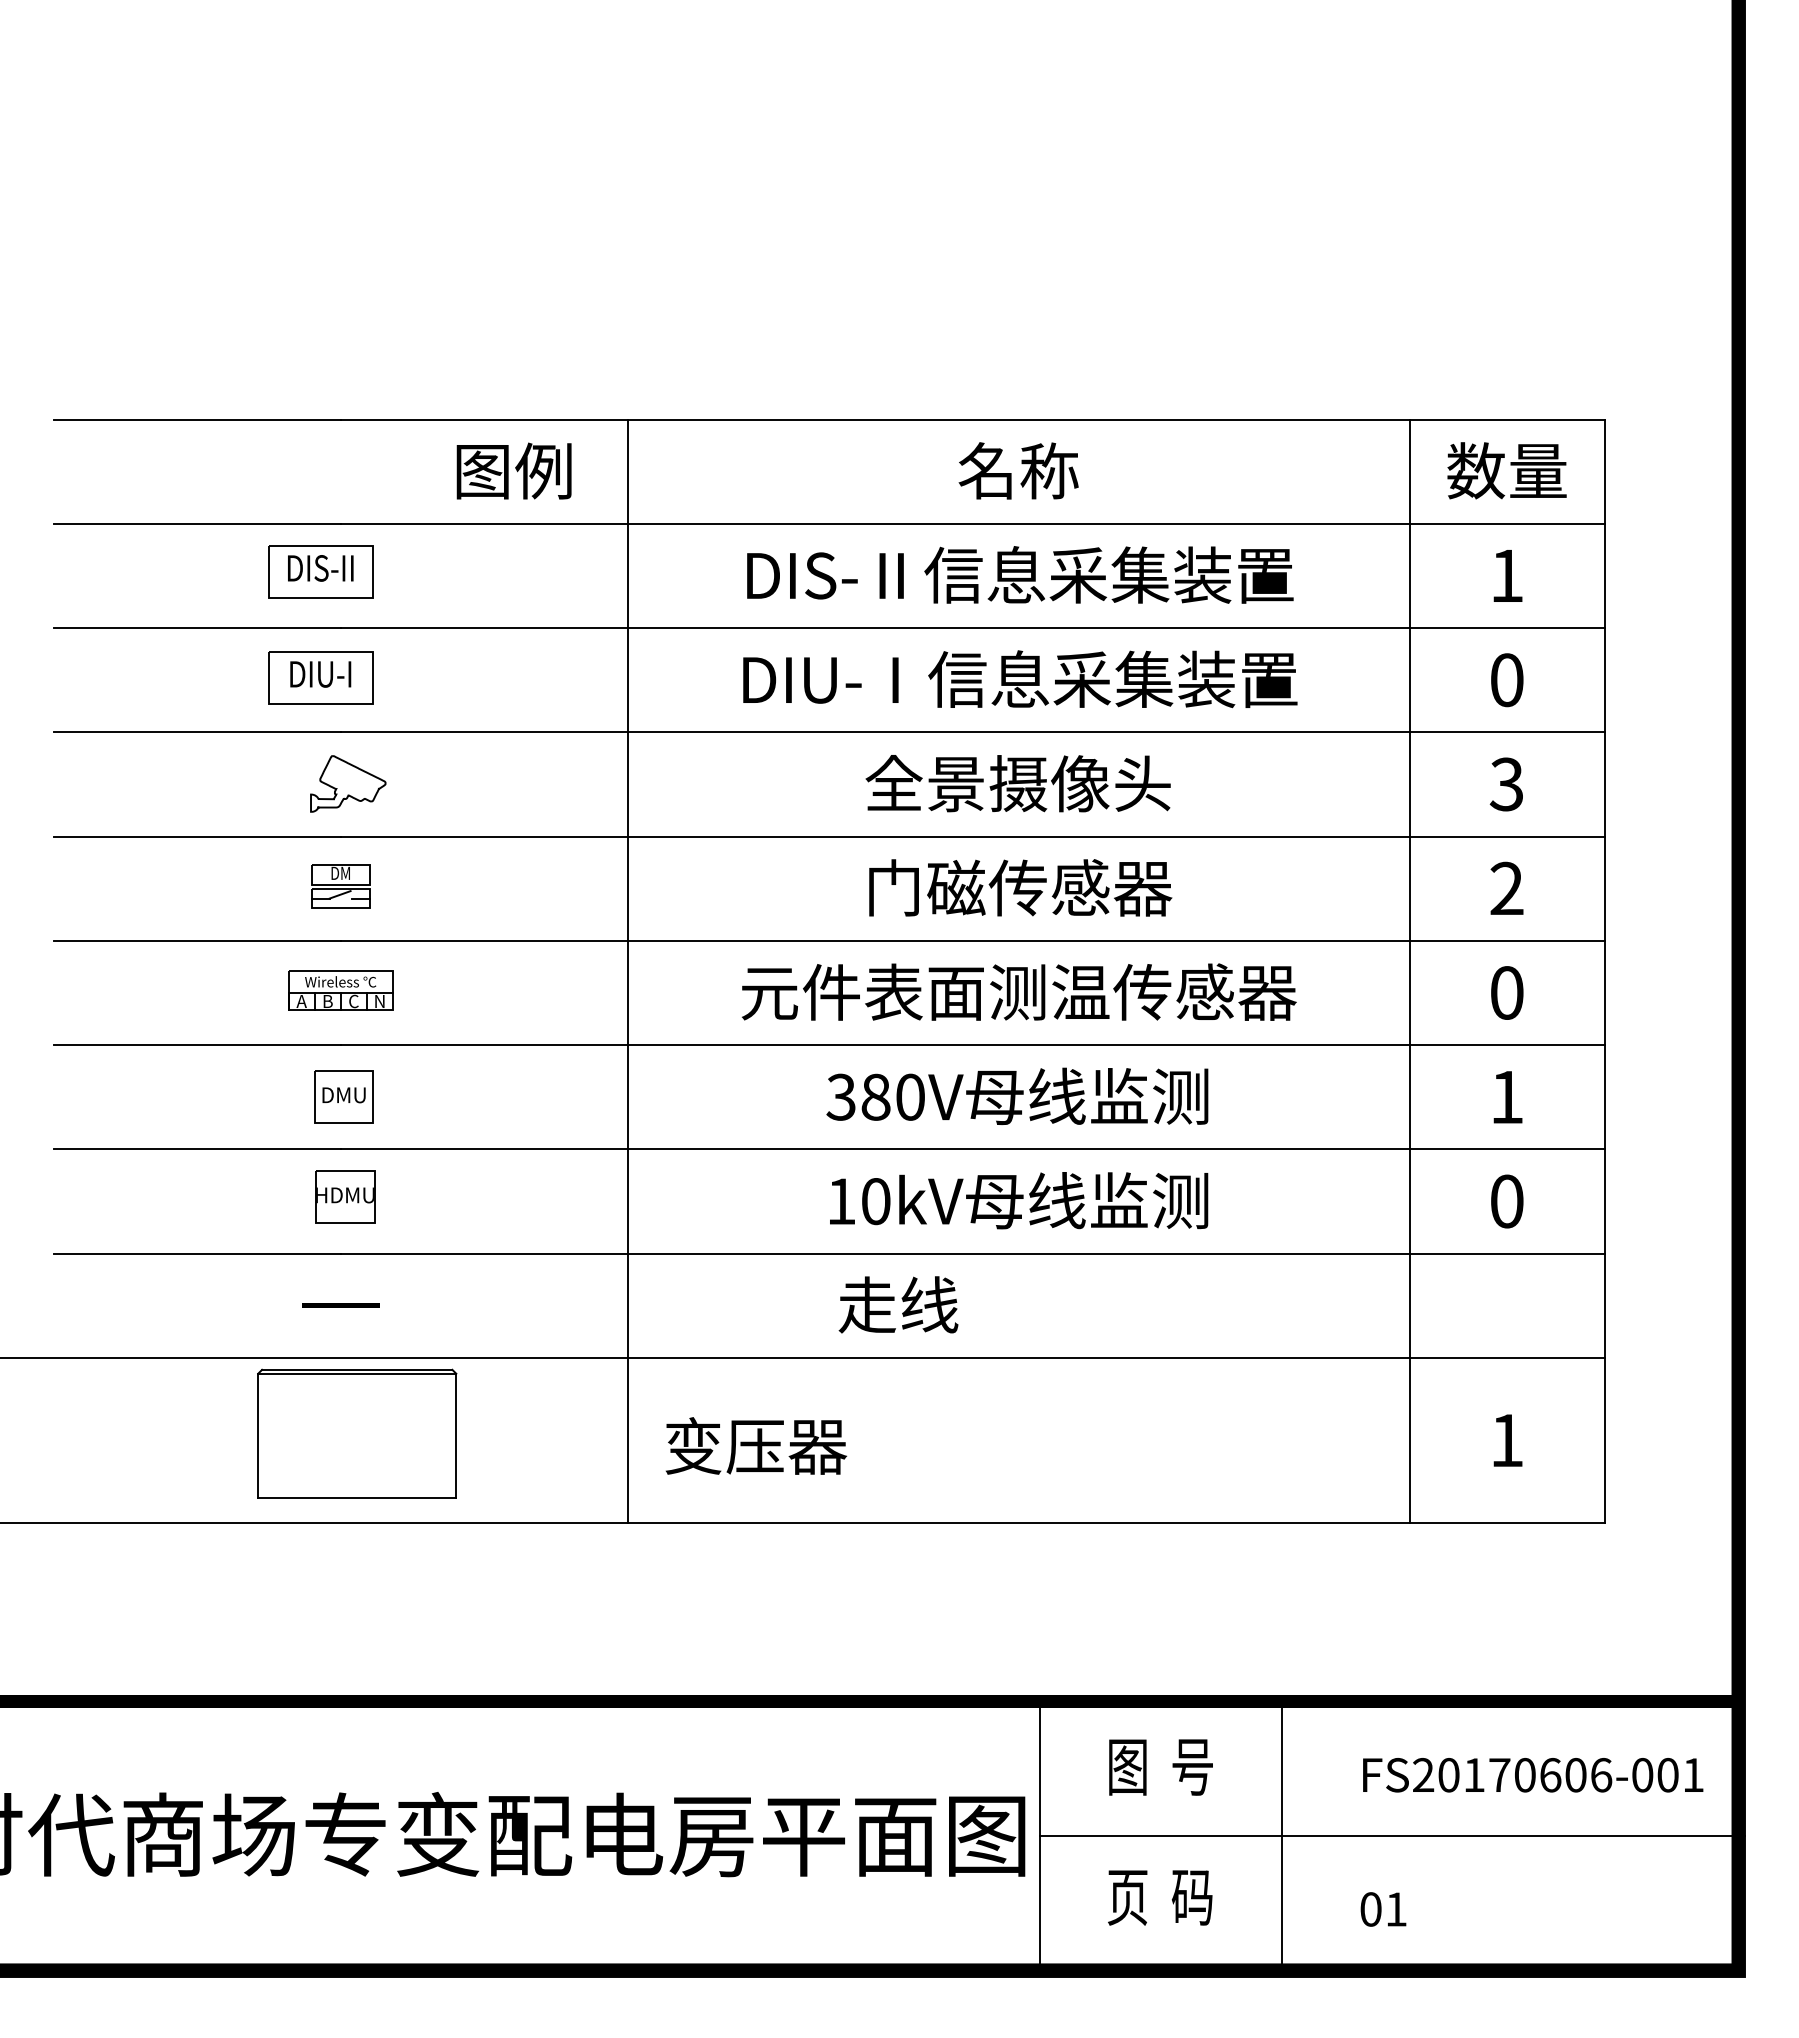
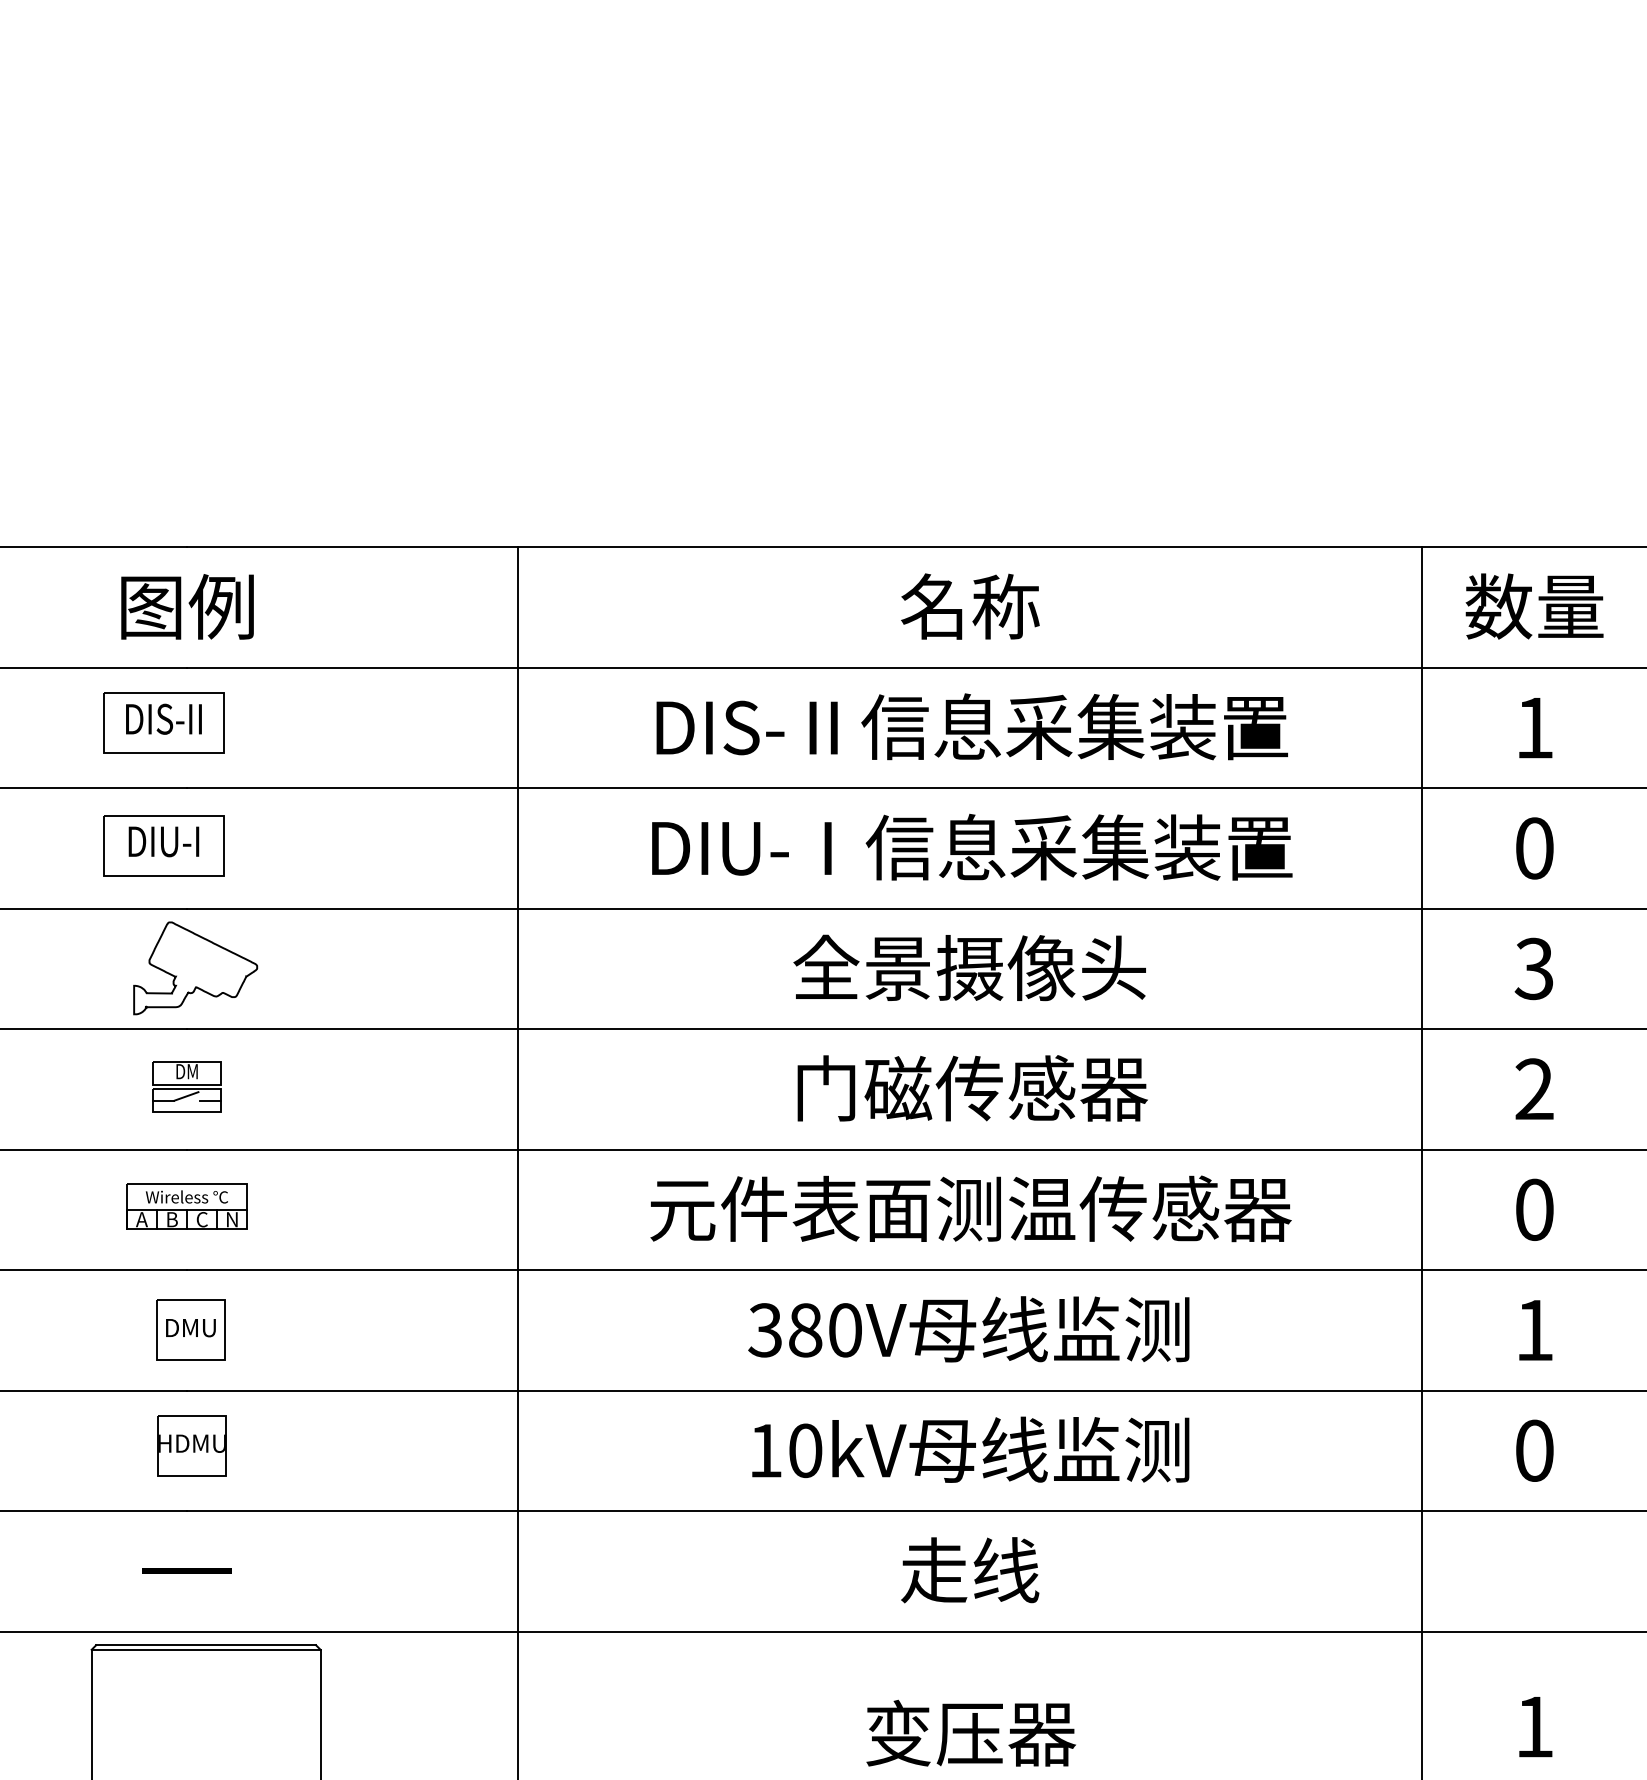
text: (513, 470) -> (186, 606), moved
part: (348, 783) -> (196, 967), size x1.43
text: (898, 1304) -> (970, 1569), moved
text: (756, 1445) -> (971, 1732), moved

